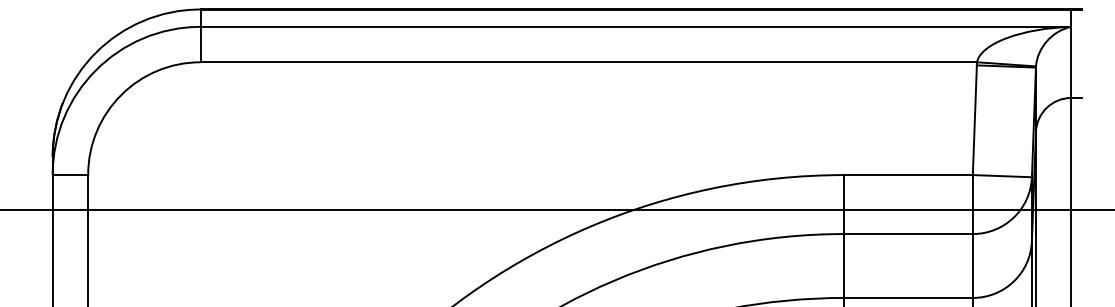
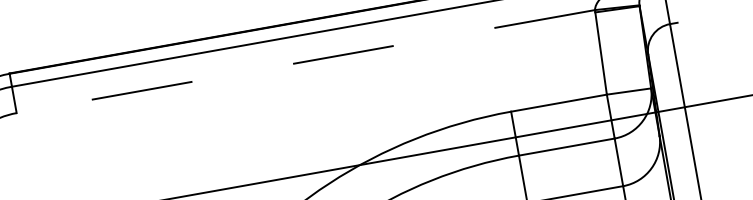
line: (588, 62) -> (305, 61), solid -> dashed

